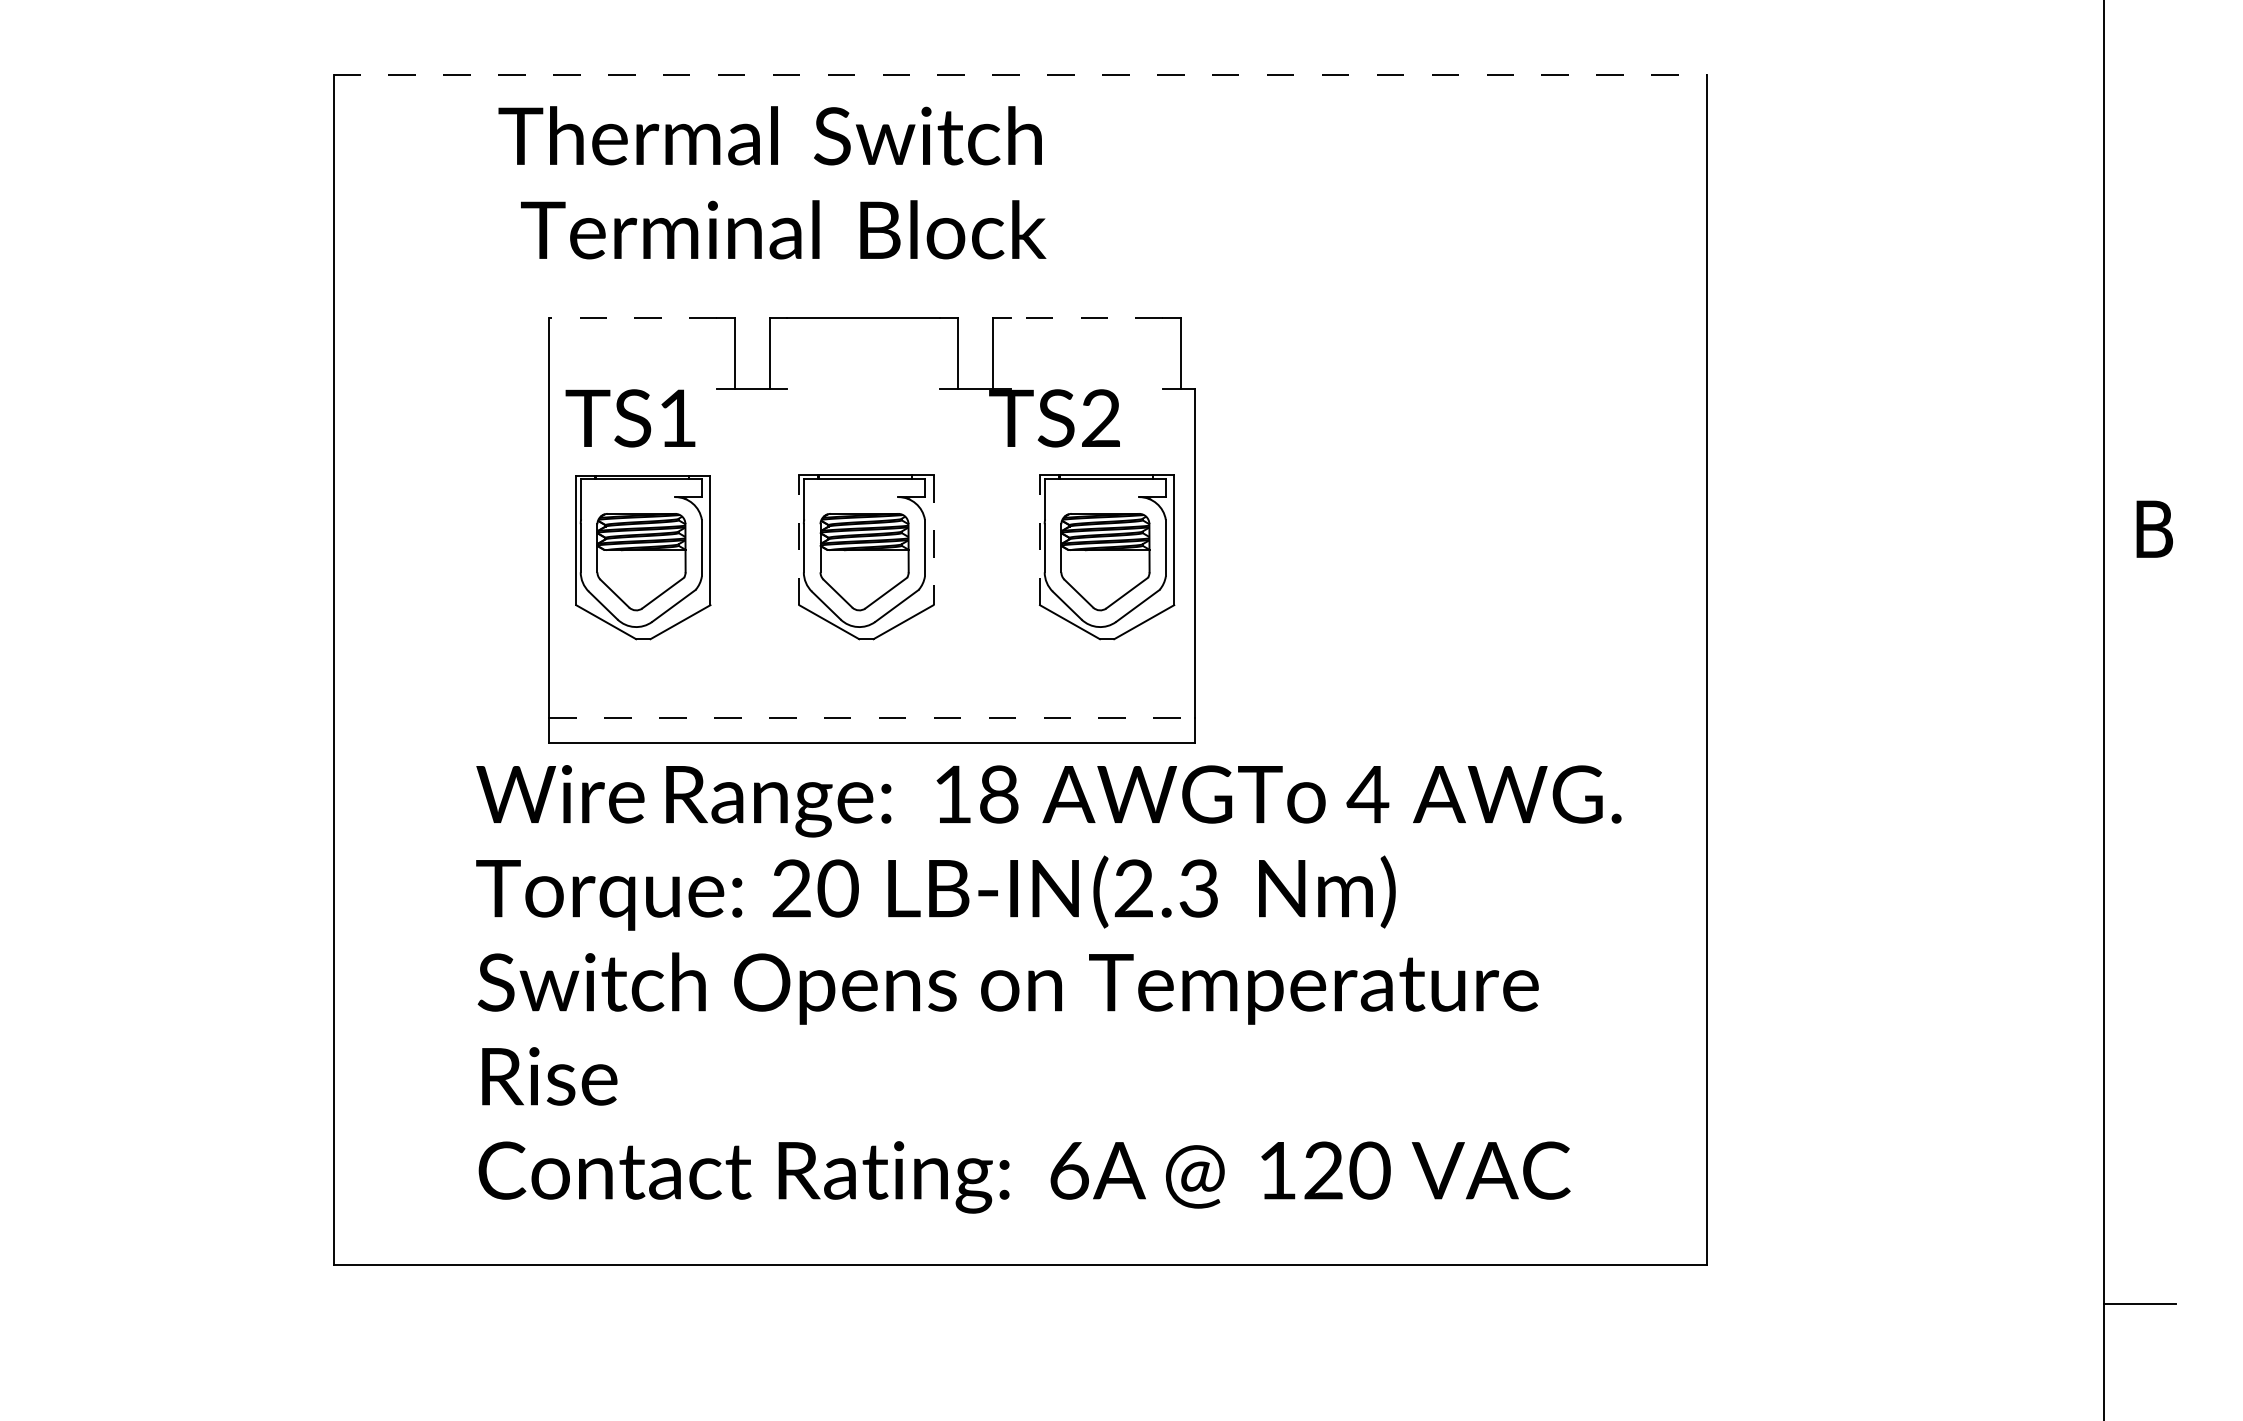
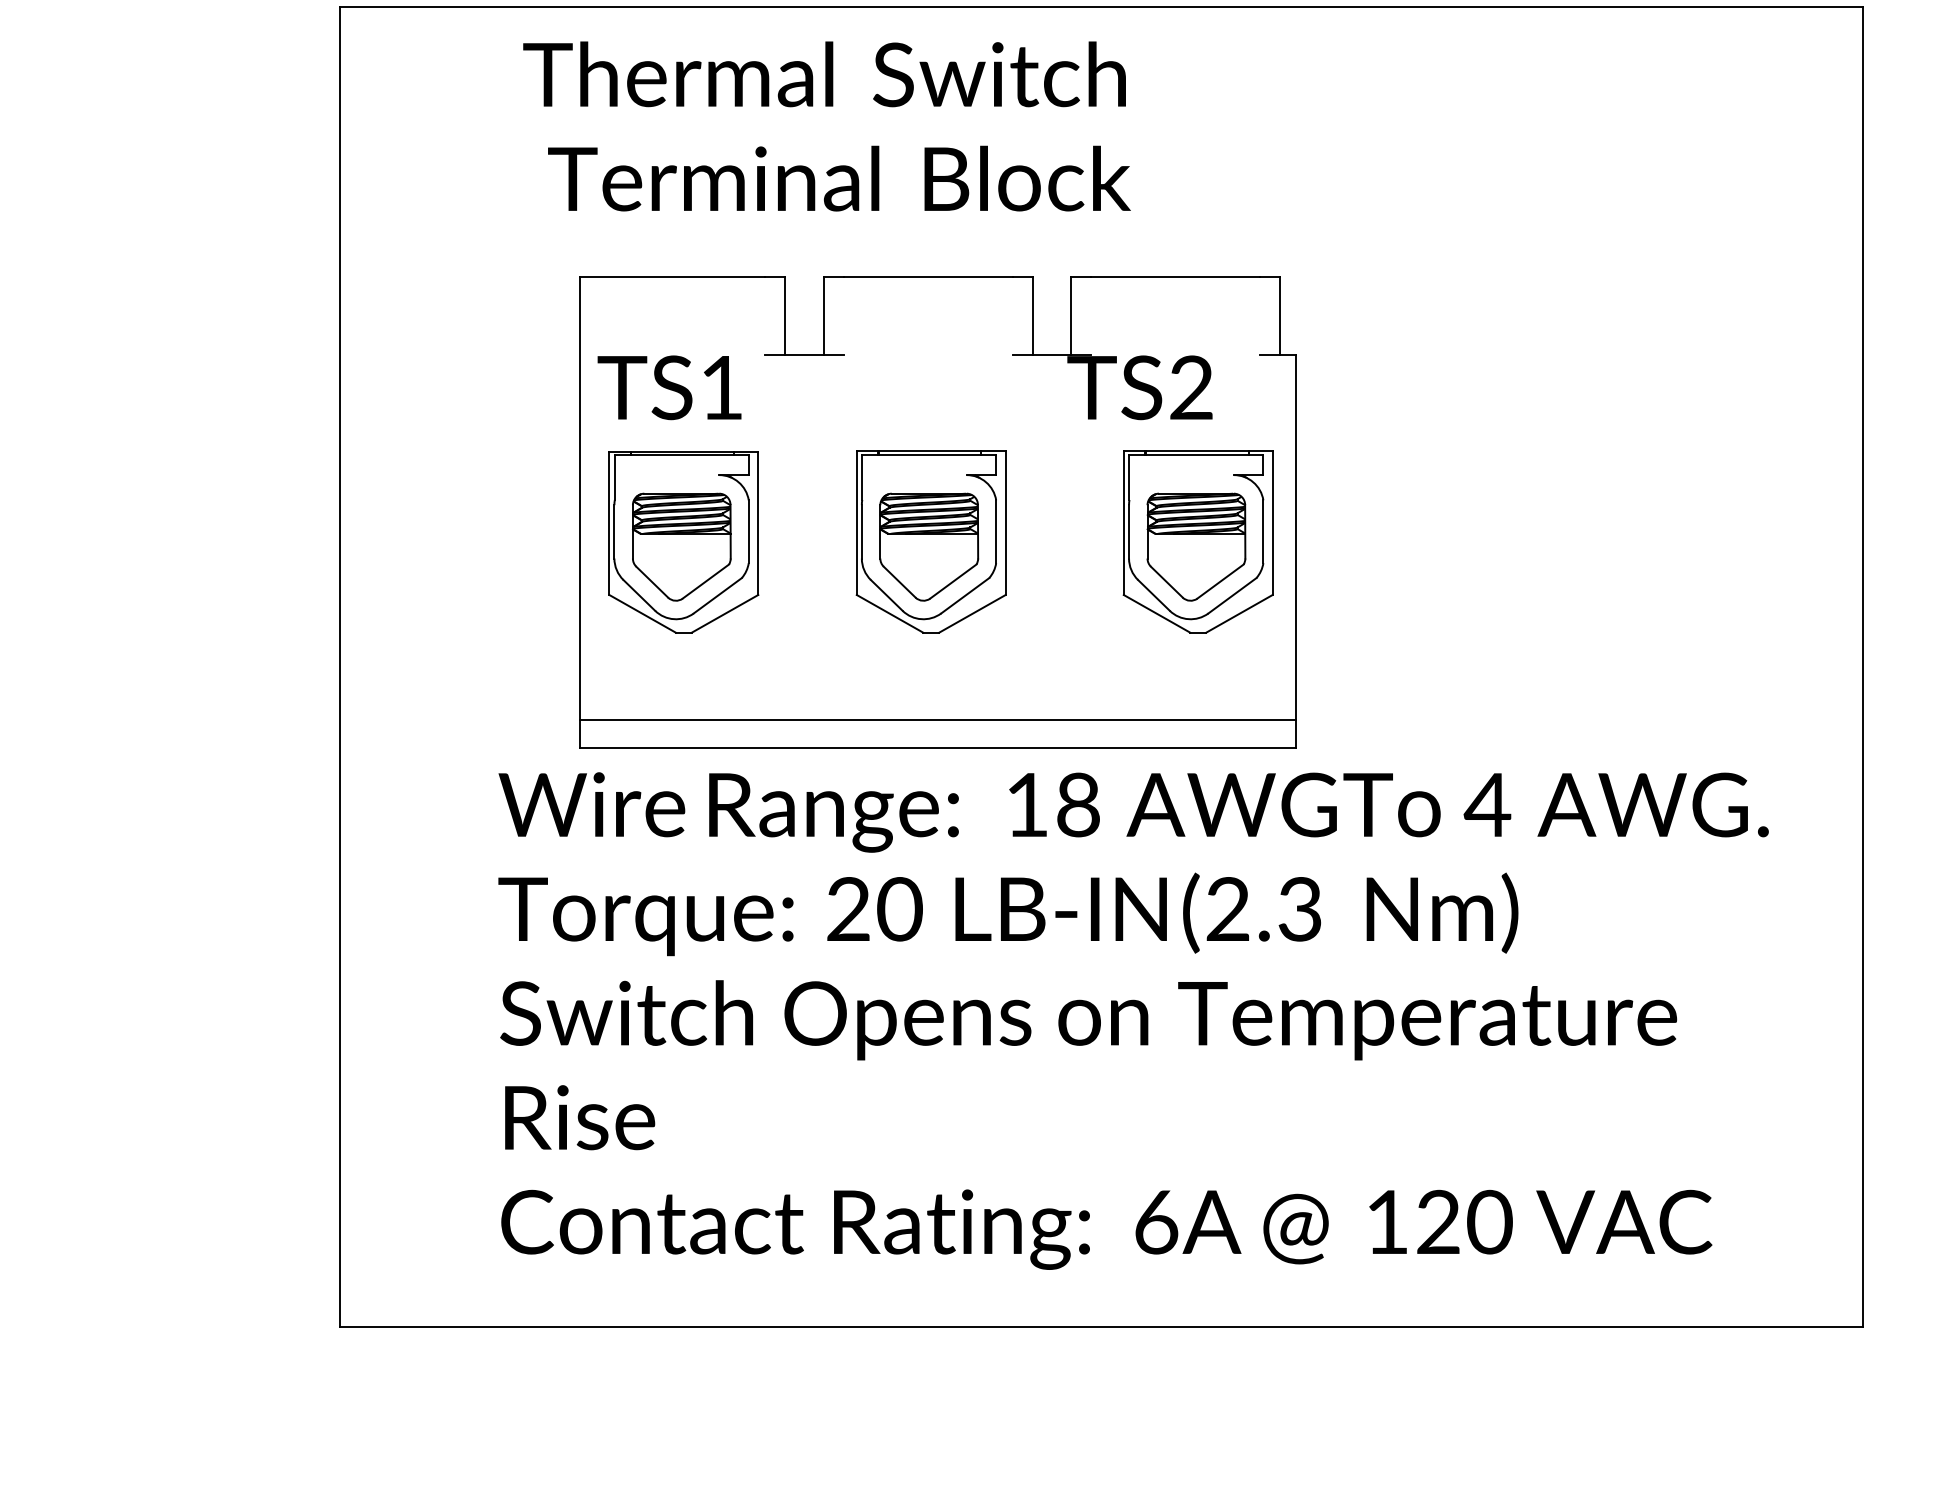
line: (1020, 75) -> (1102, 7), dashed -> solid
line: (633, 318) -> (672, 276), dashed -> solid
line: (1086, 318) -> (1175, 276), dashed -> solid
line: (799, 540) -> (857, 523), dashed -> solid
line: (933, 540) -> (1005, 523), dashed -> solid
line: (1040, 540) -> (1124, 523), dashed -> solid
line: (872, 718) -> (938, 720), dashed -> solid

